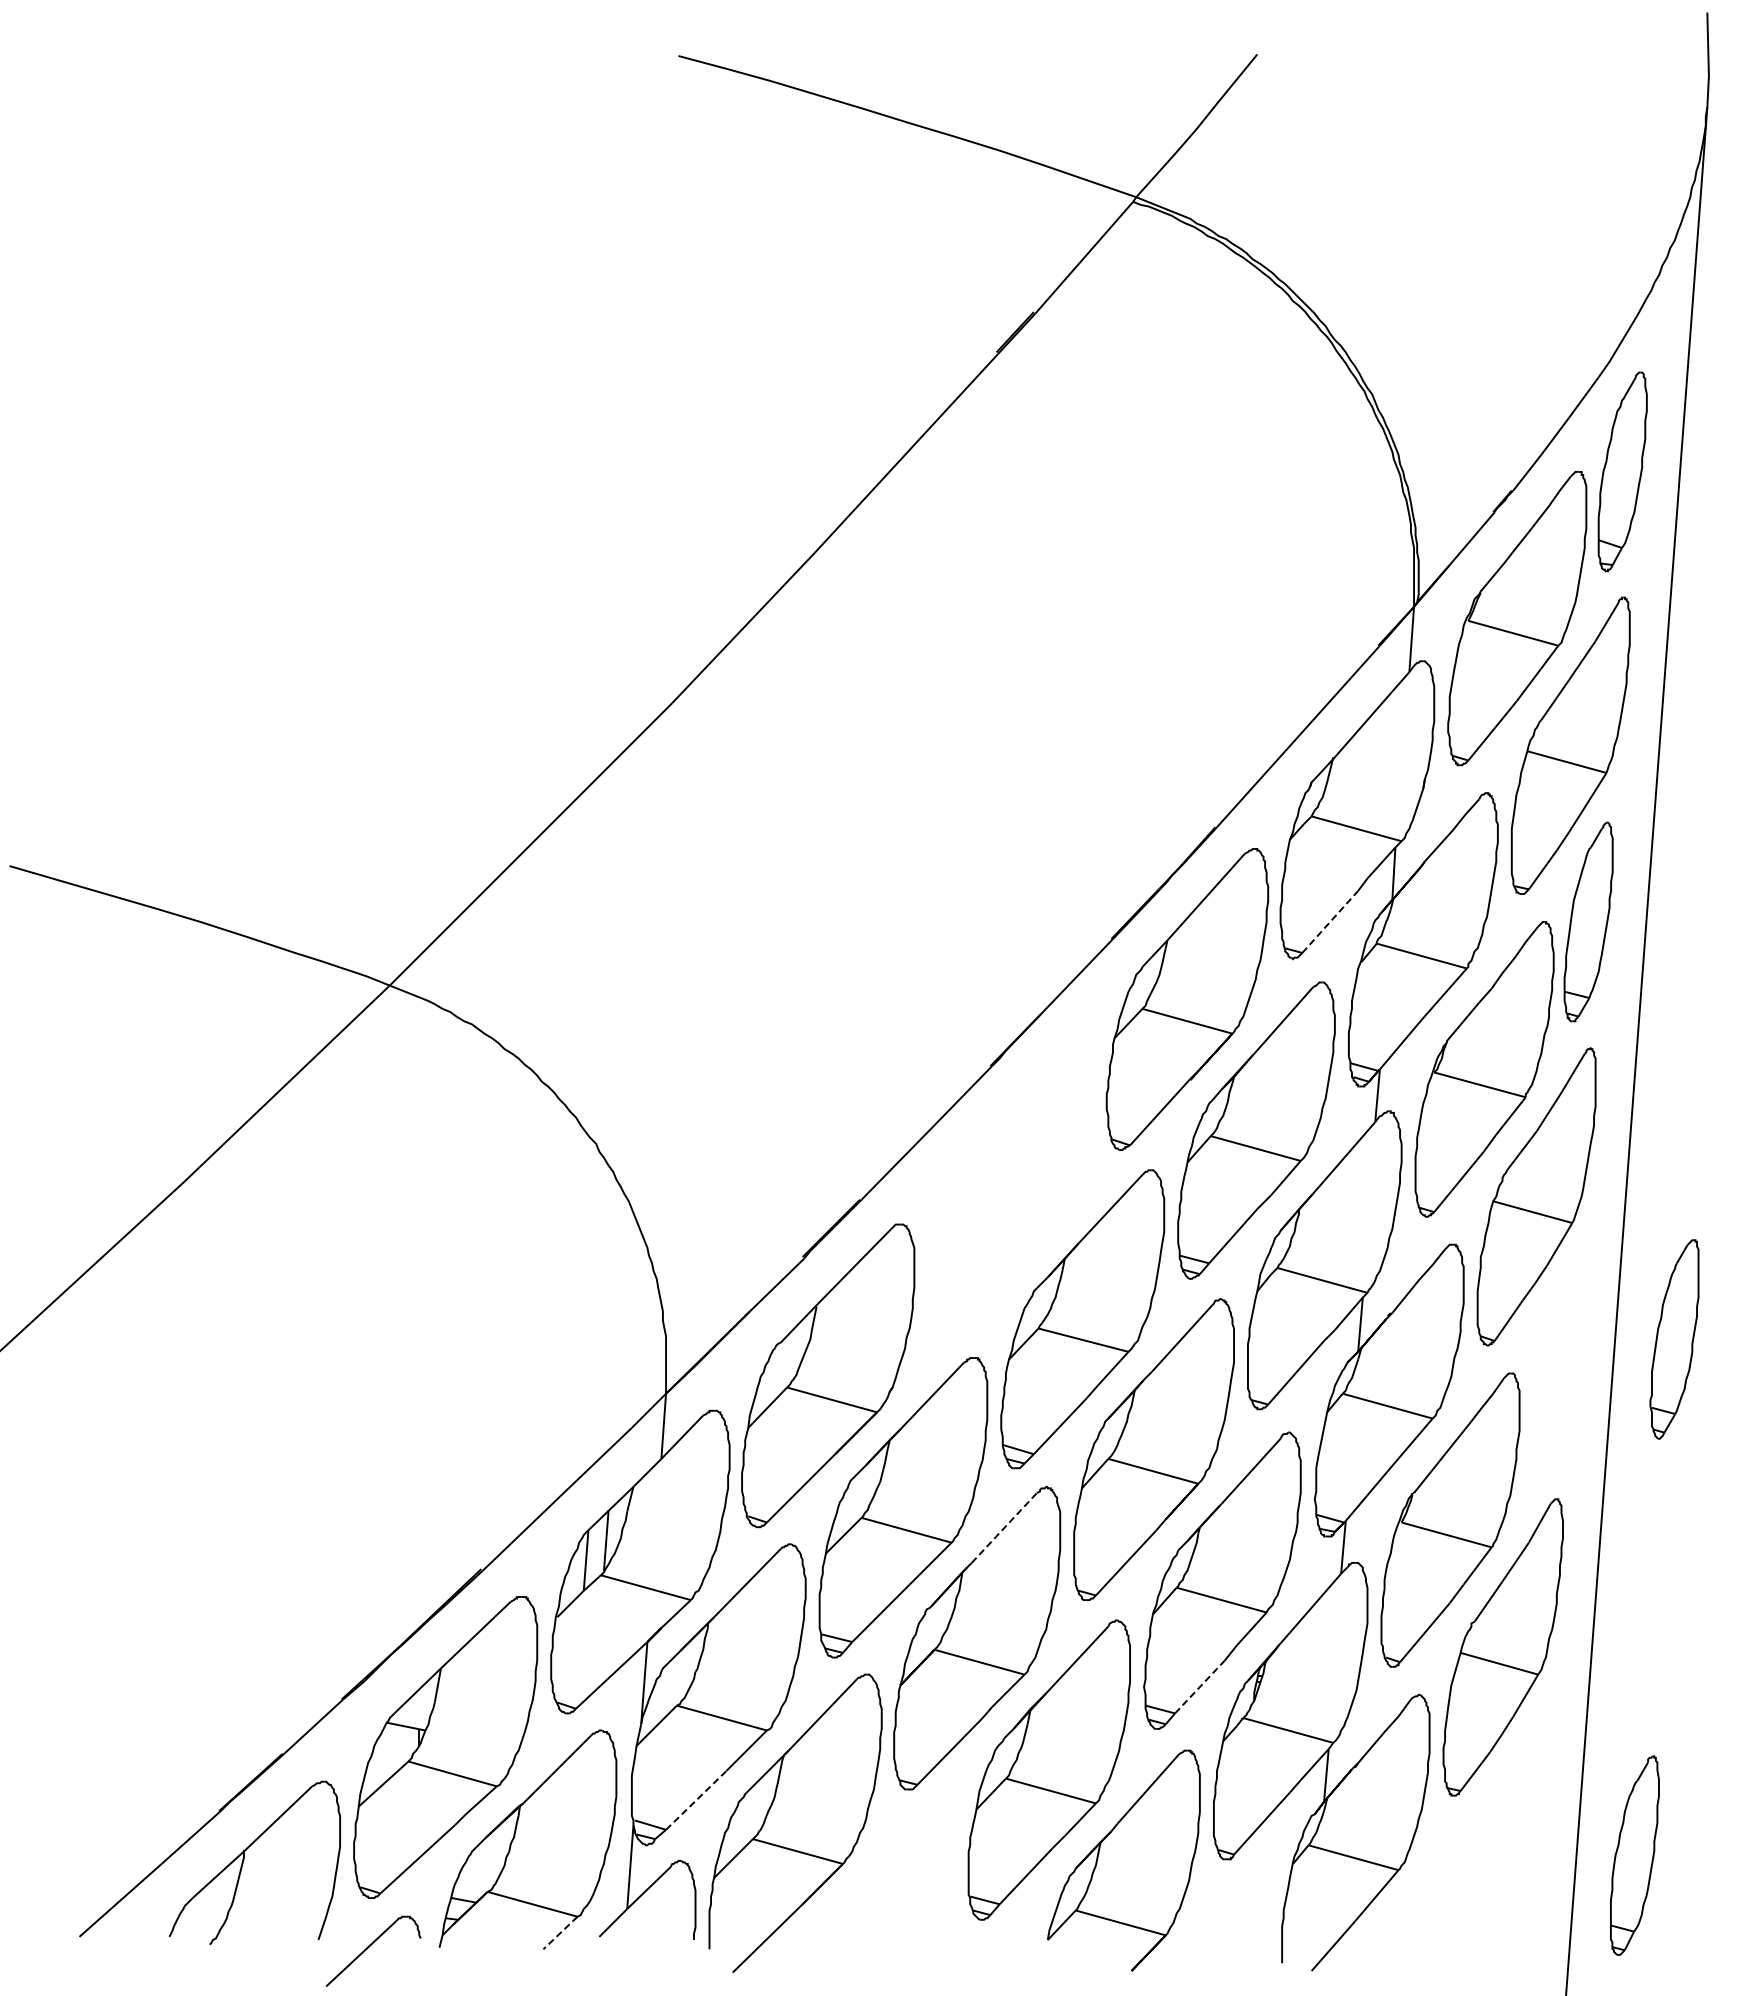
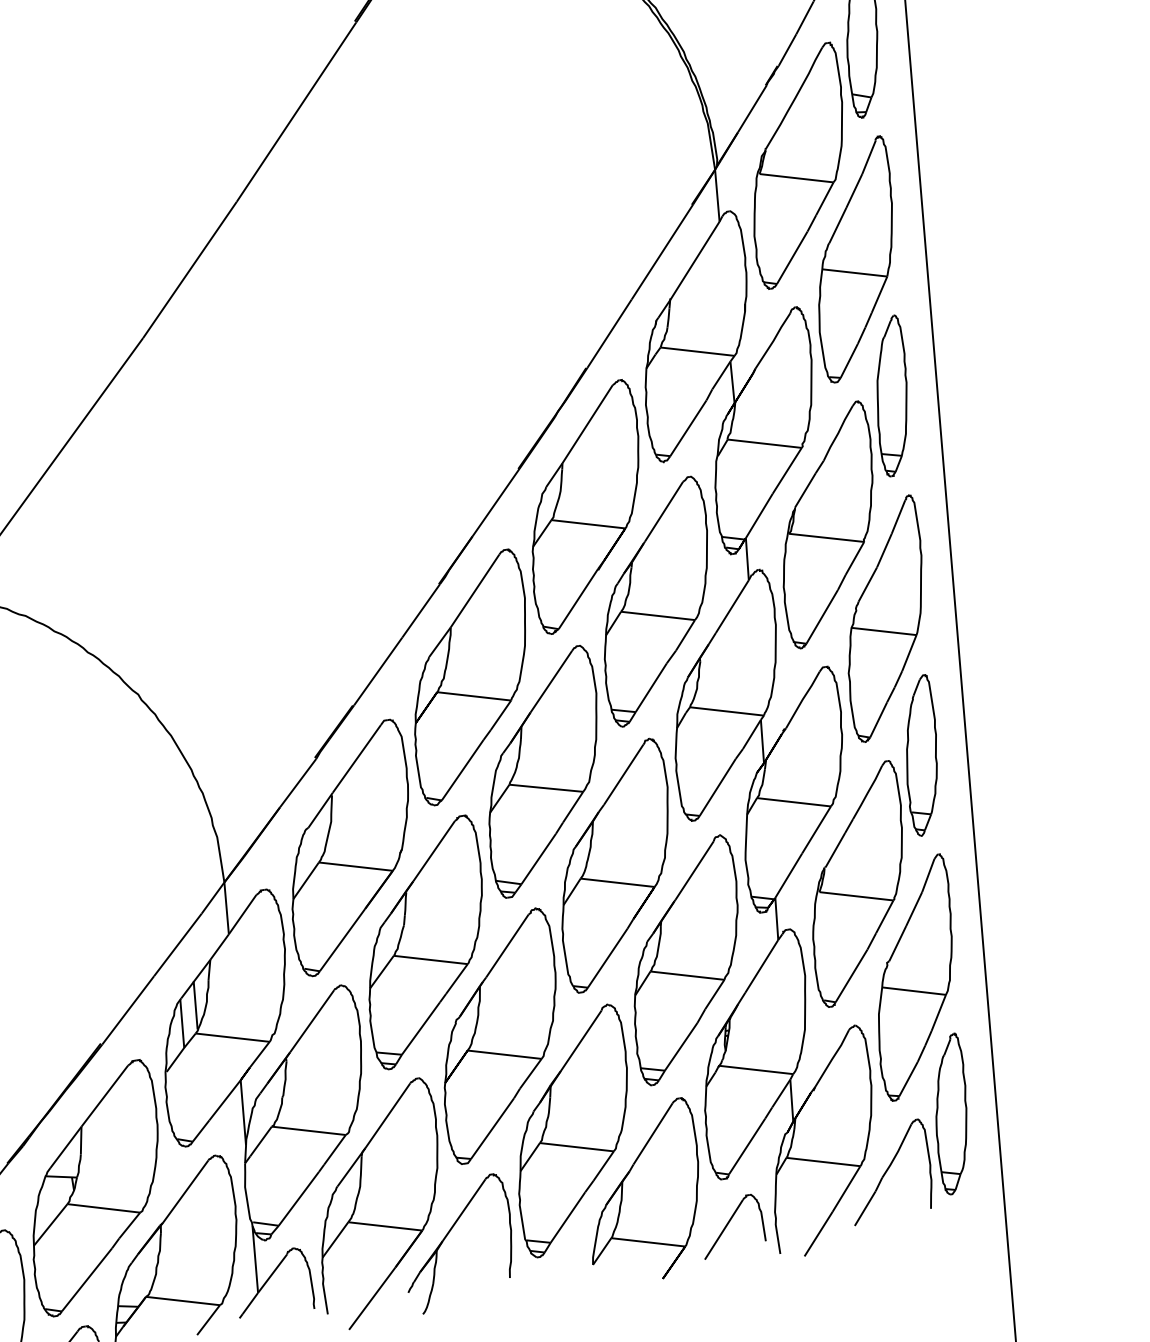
line: (1330, 921) -> (688, 427), dashed -> solid
part: (1011, 1187) -> (470, 677), added
part: (1674, 1339) -> (921, 755), moved
line: (1004, 1527) -> (507, 945), dashed -> solid
line: (1200, 1686) -> (681, 1046), dashed -> solid
line: (696, 1799) -> (298, 1198), dashed -> solid
part: (1634, 1855) -> (951, 1114), moved
part: (872, 1875) -> (446, 1235), added
part: (1432, 1882) -> (888, 1171), added
part: (1227, 1919) -> (731, 1226), added
line: (560, 1933) -> (208, 1320), dashed -> solid

